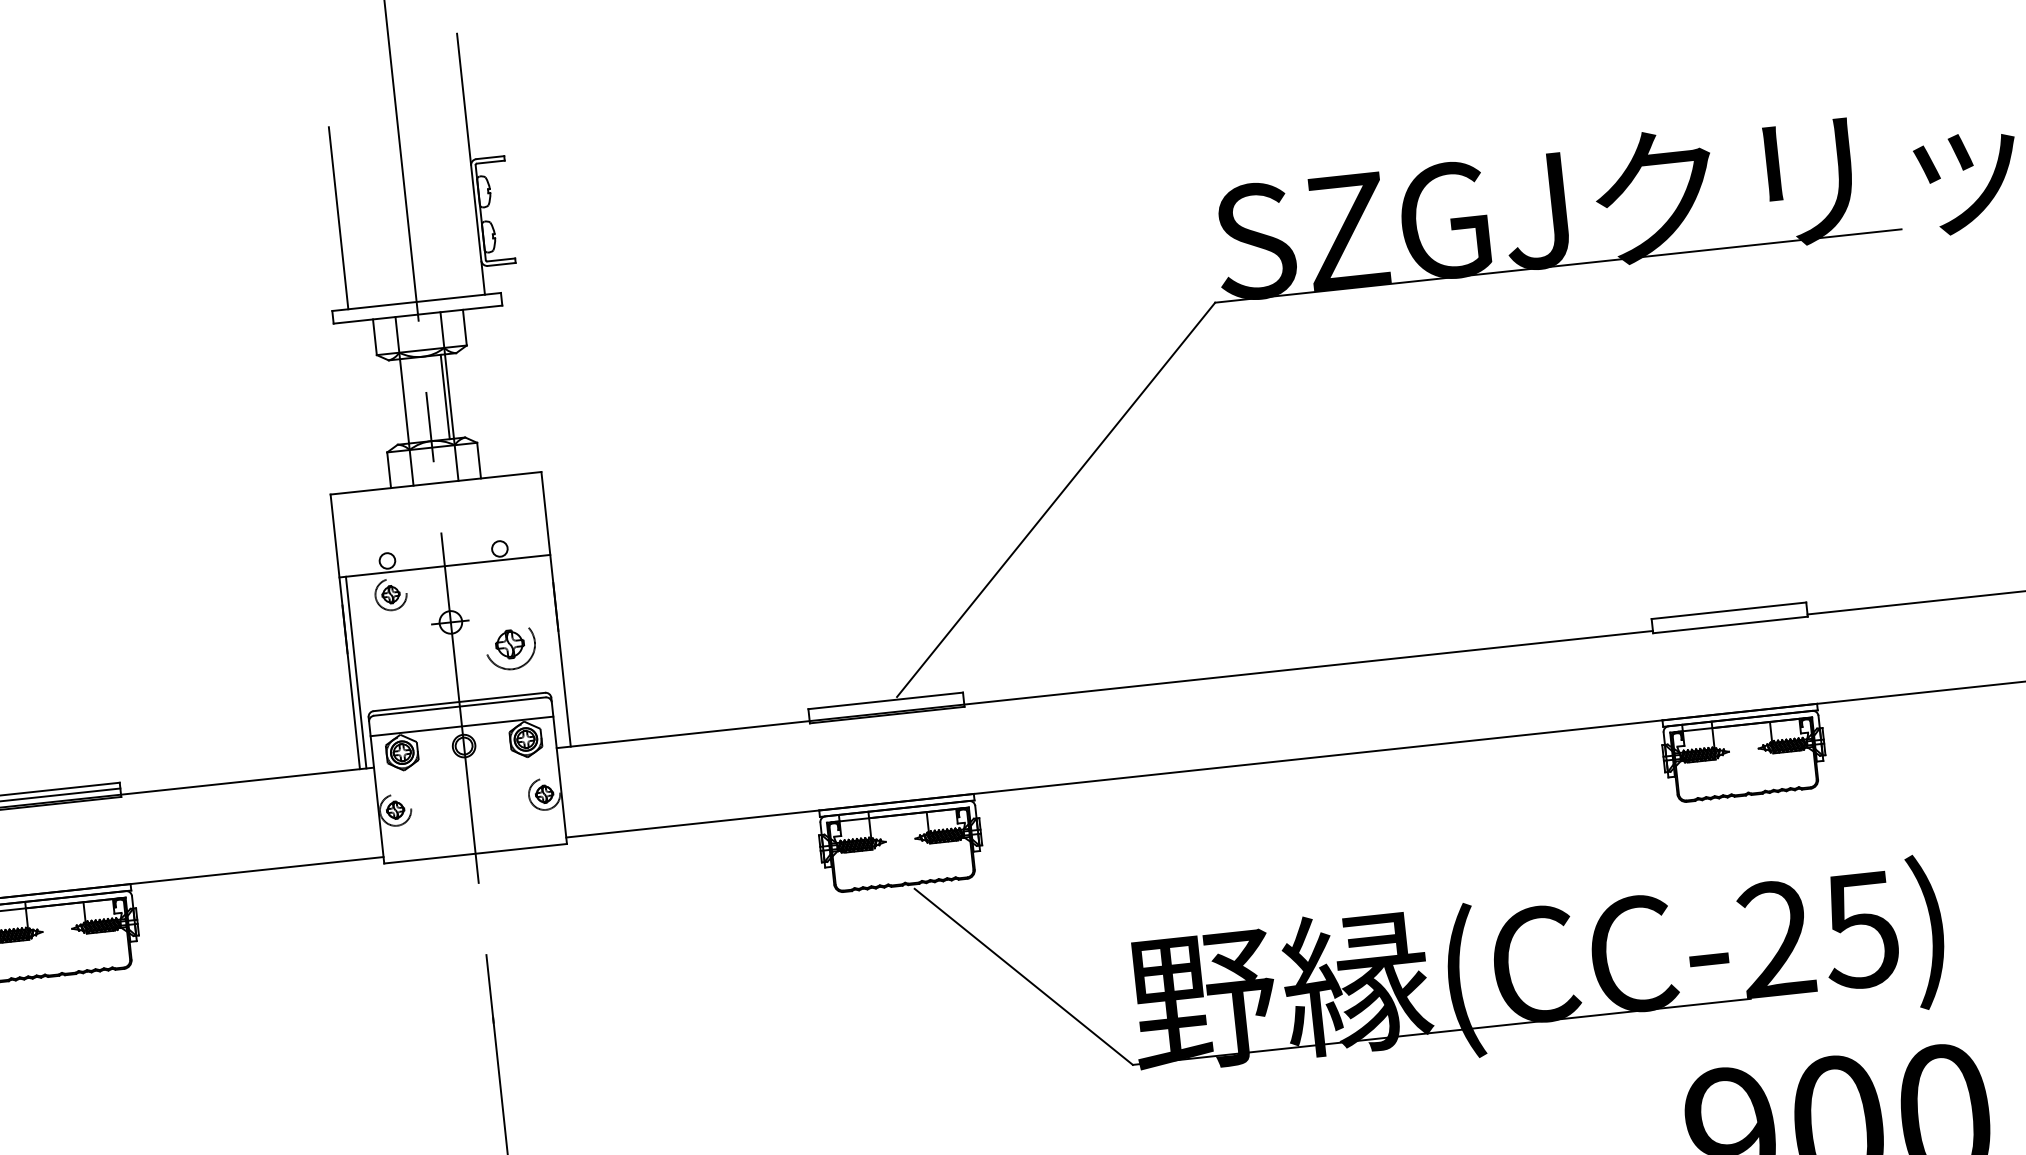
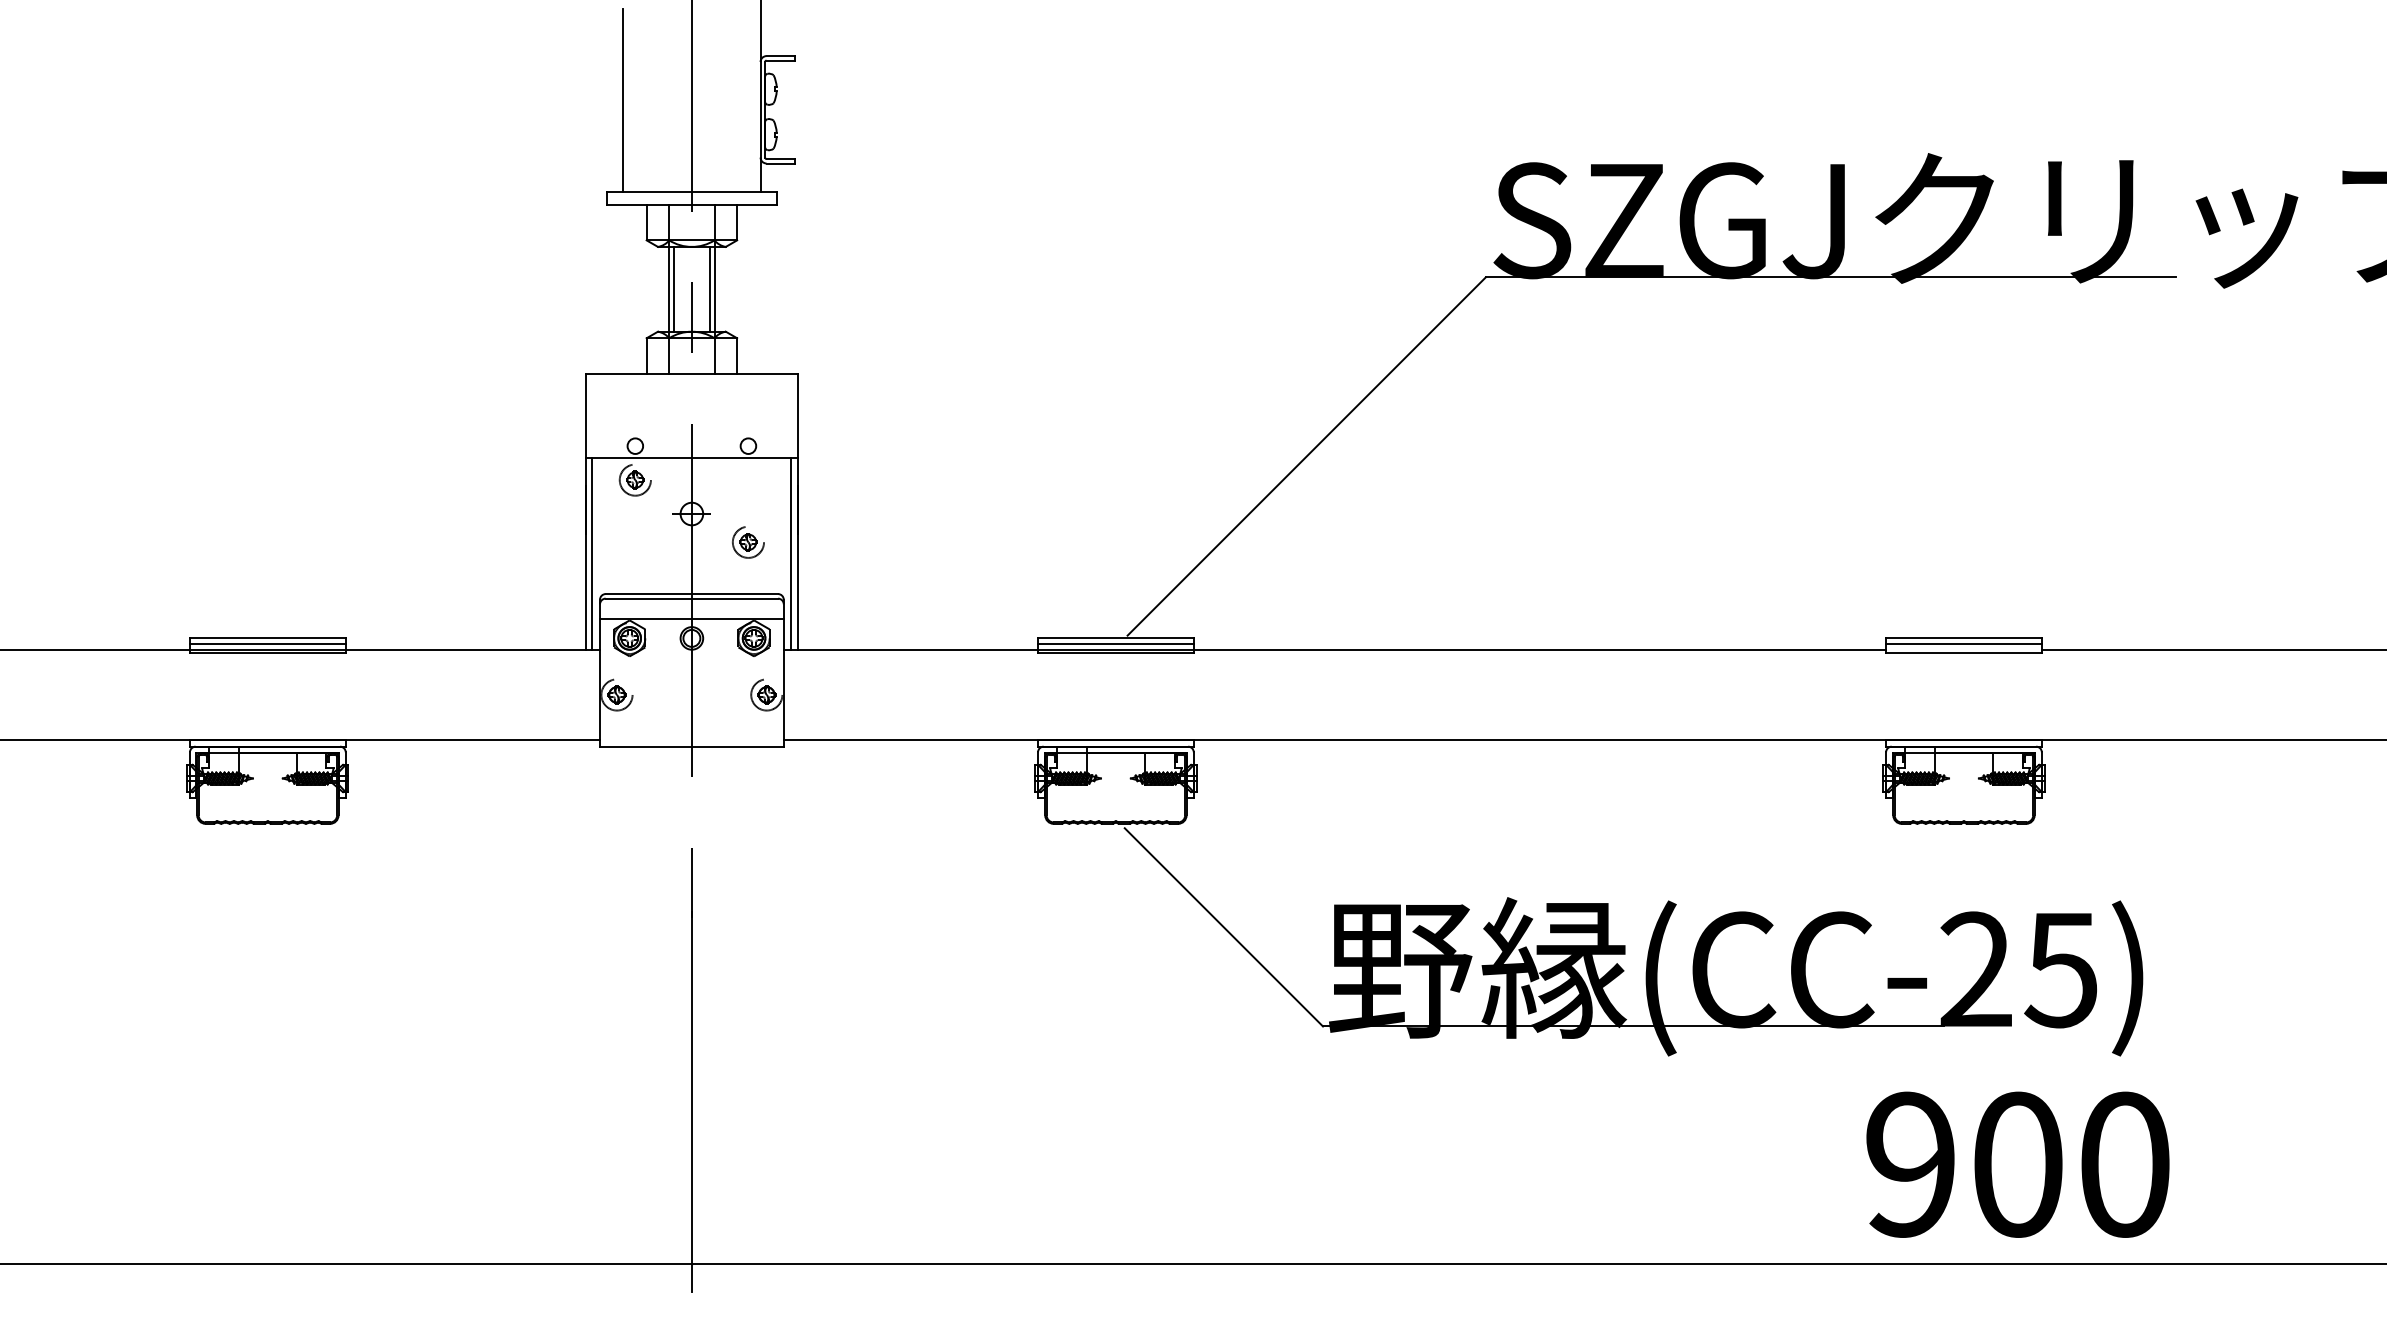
line: (408, 400) -> (673, 288), added
line: (1729, 617) -> (1963, 644), added
part: (510, 644) -> (748, 542), size x0.62
line: (554, 651) -> (791, 553), added
line: (885, 707) -> (1115, 644), added

